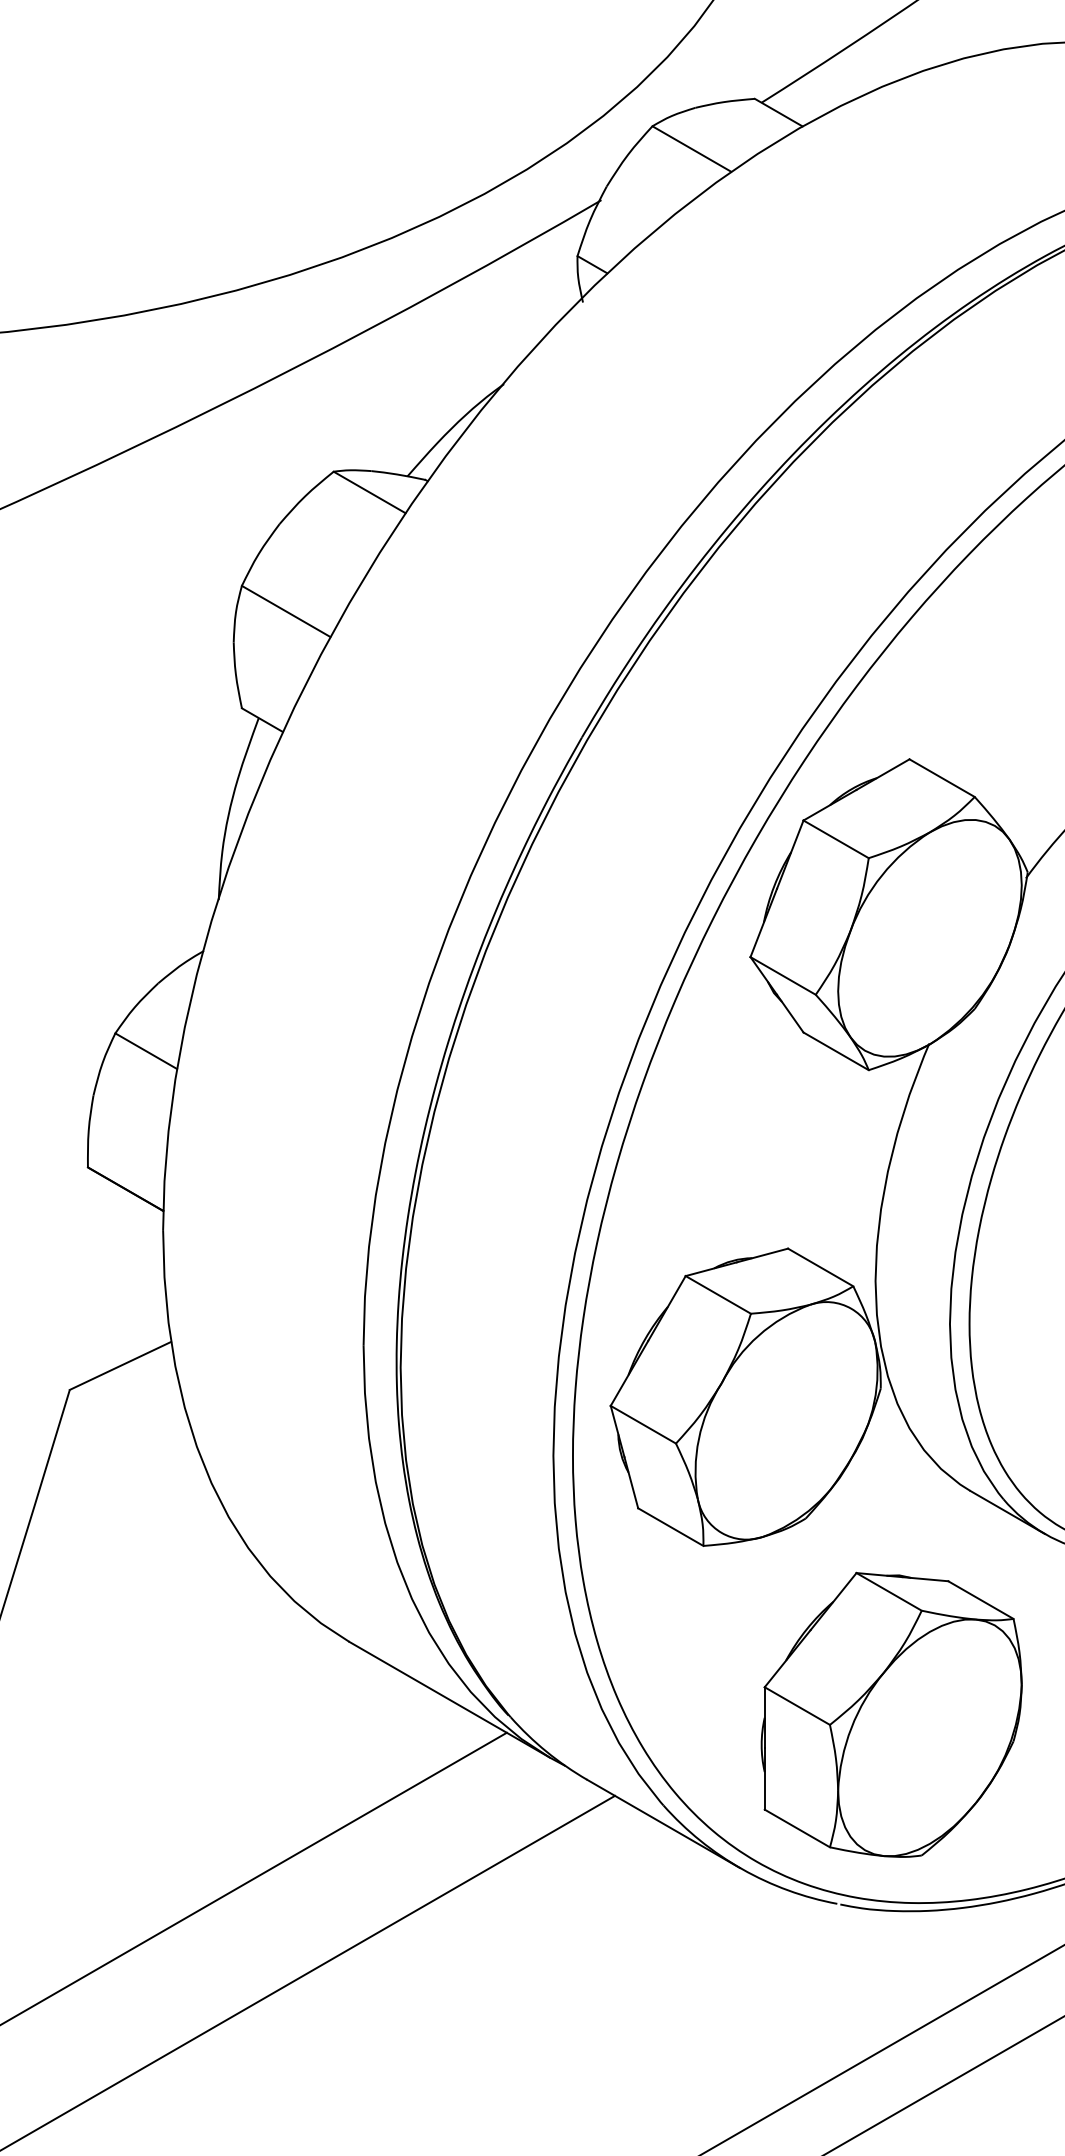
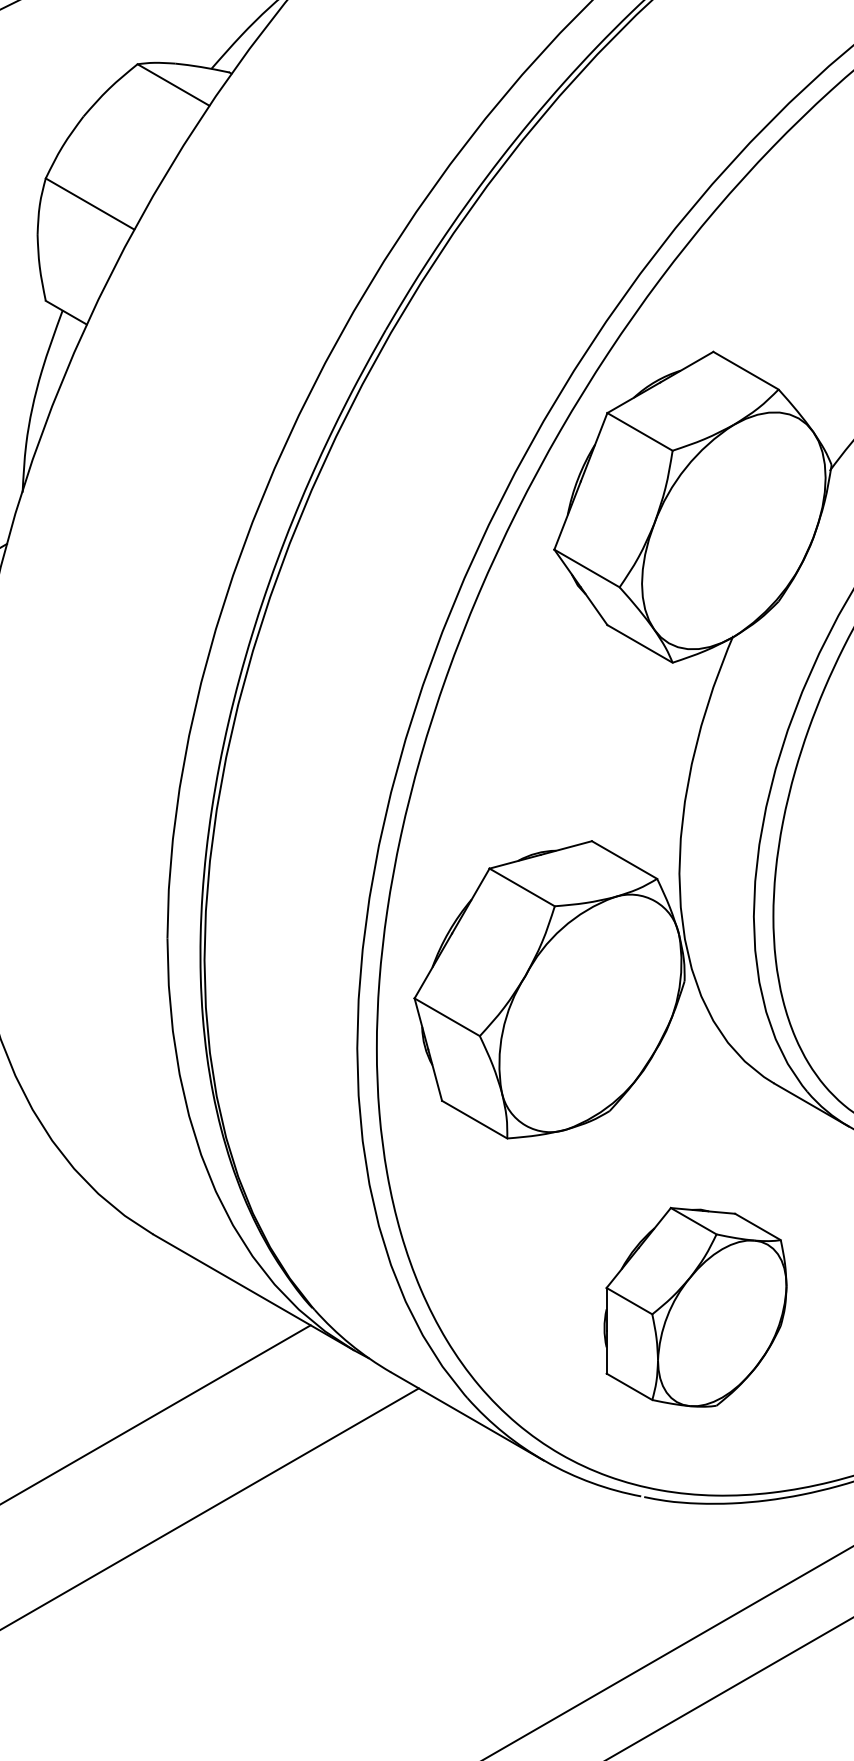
part: (891, 1714) -> (695, 1307), size x0.7

